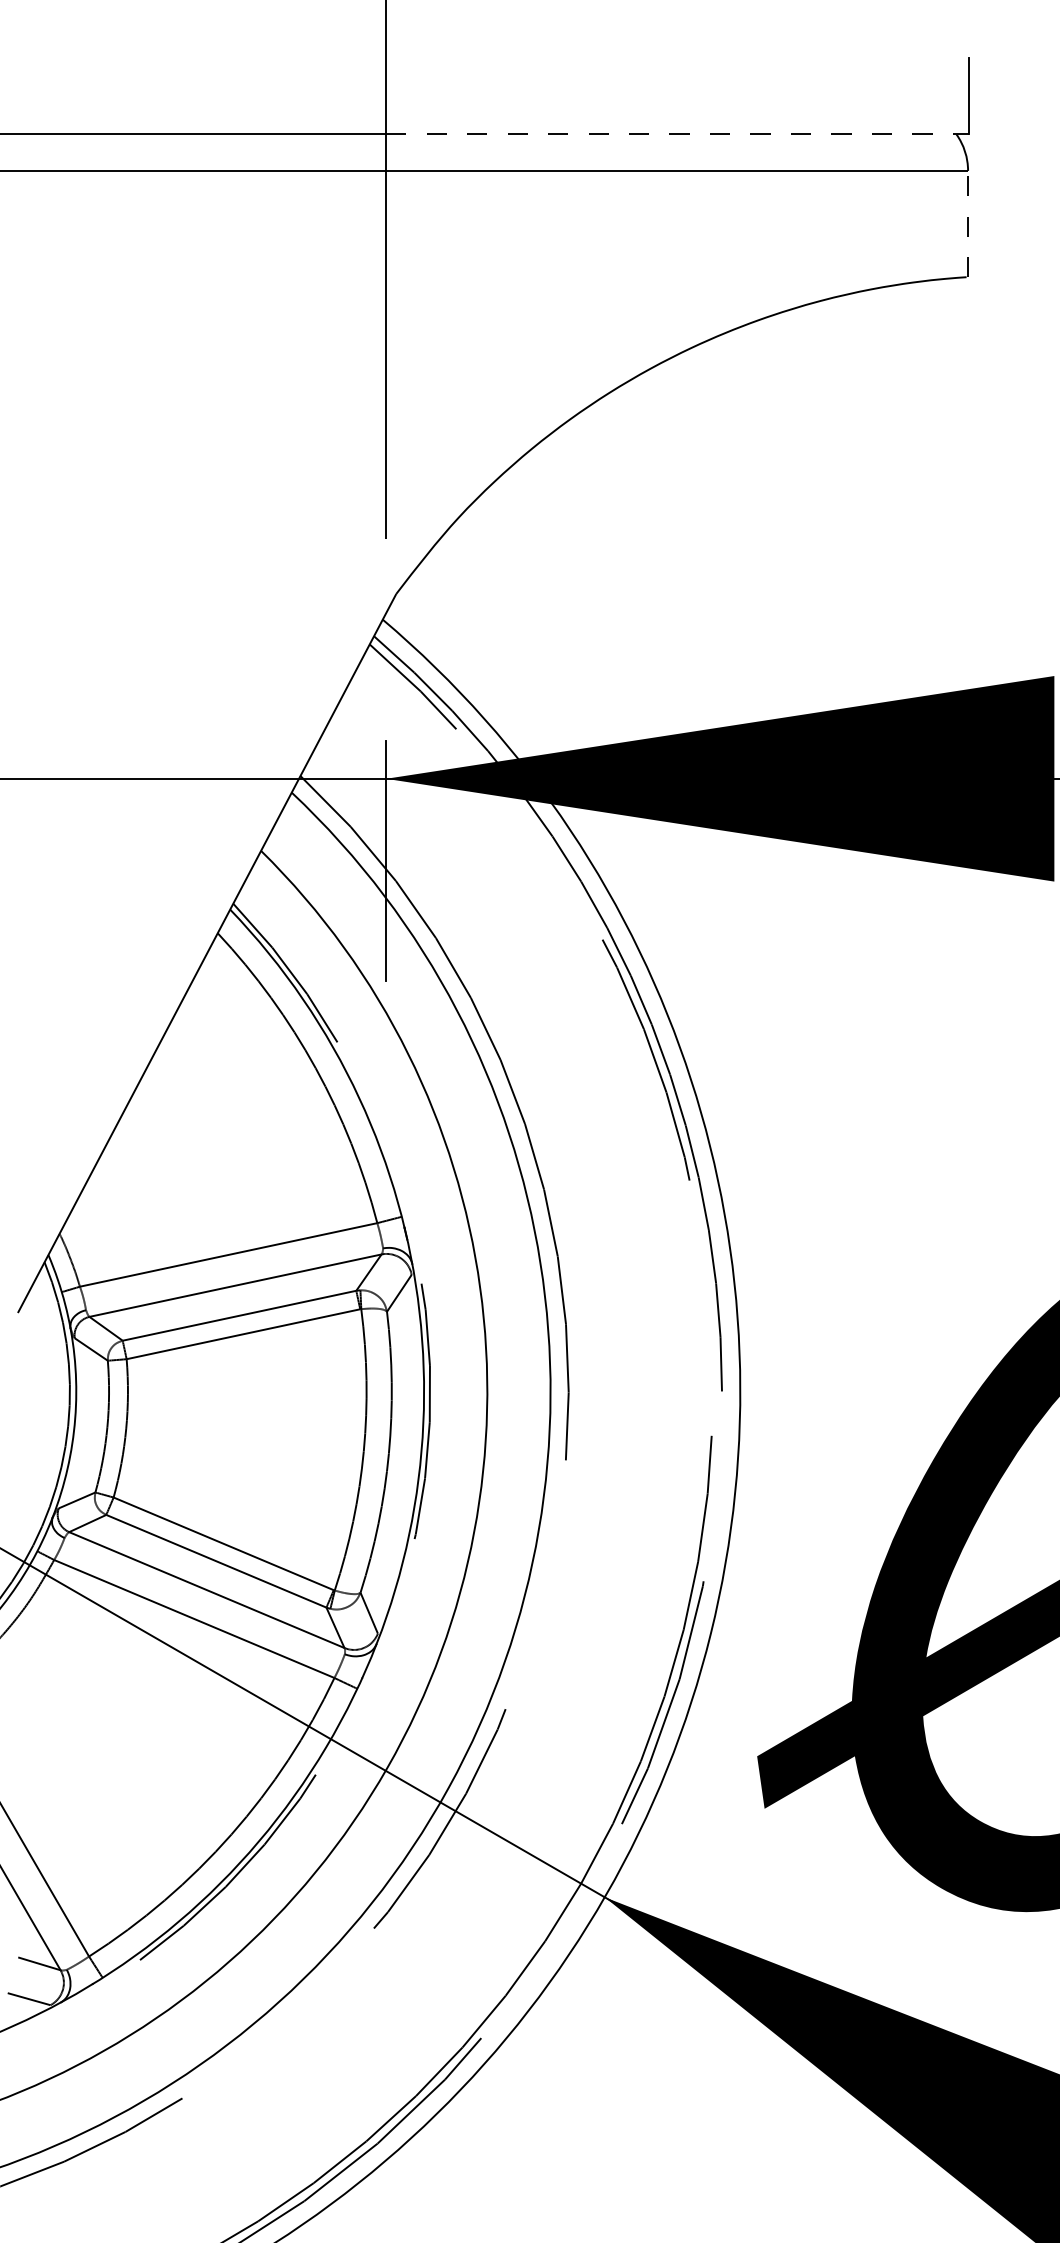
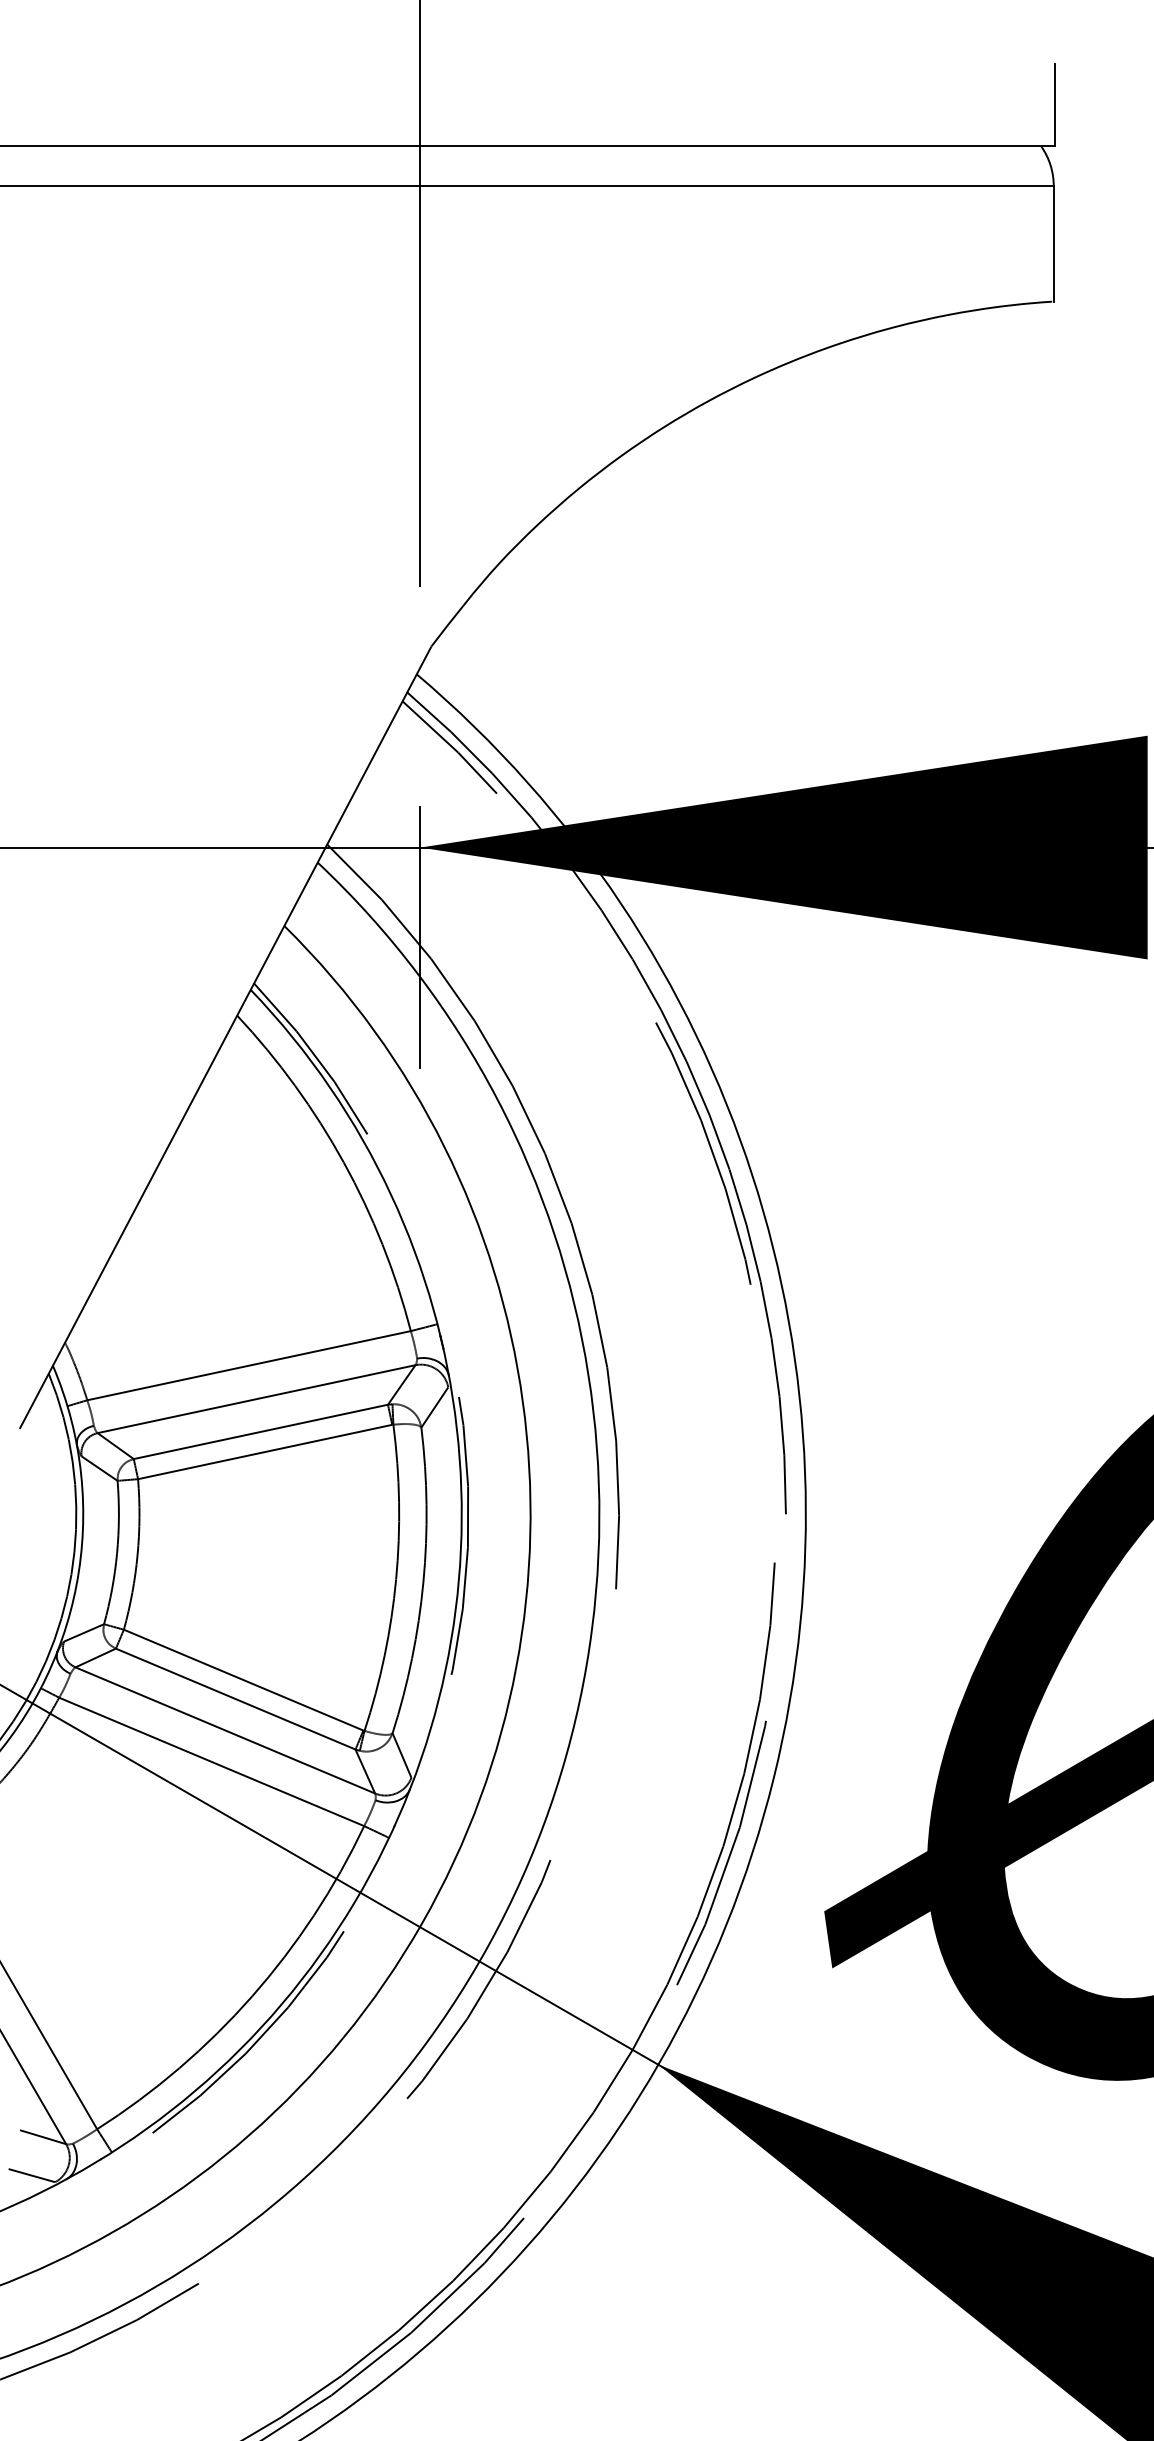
line: (678, 134) -> (738, 146), dashed -> solid
line: (967, 223) -> (1053, 243), dashed -> solid

